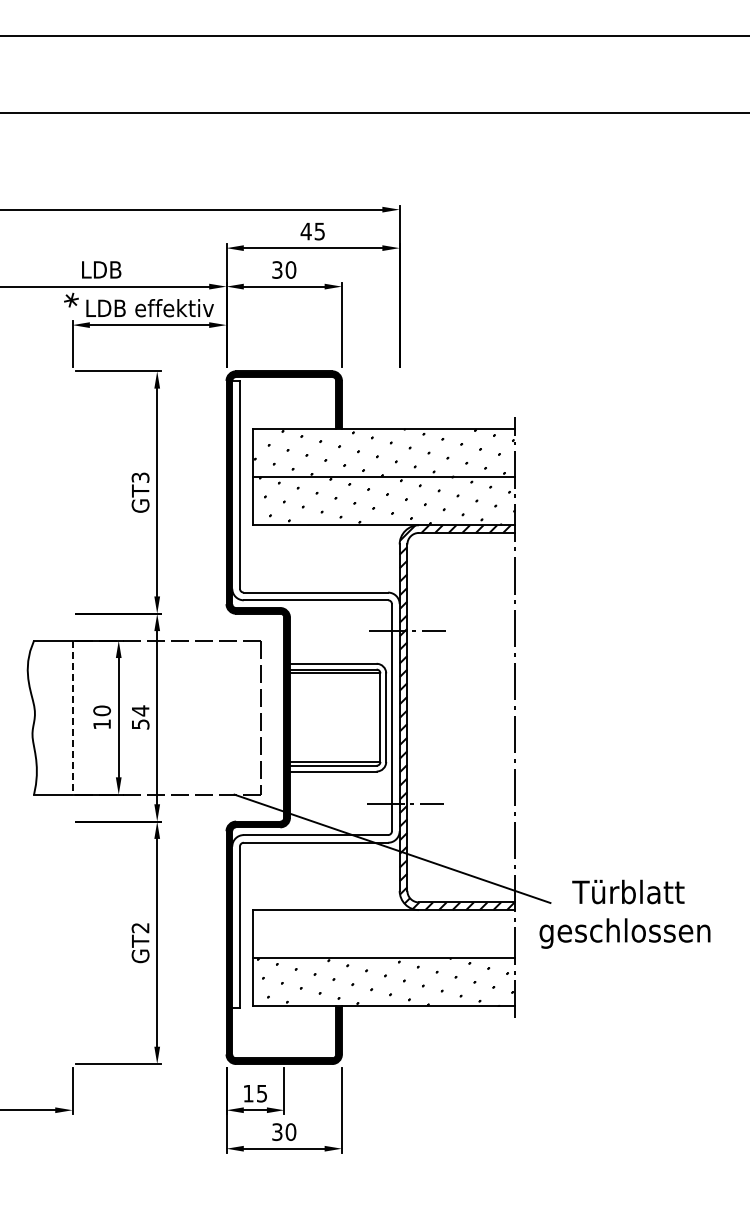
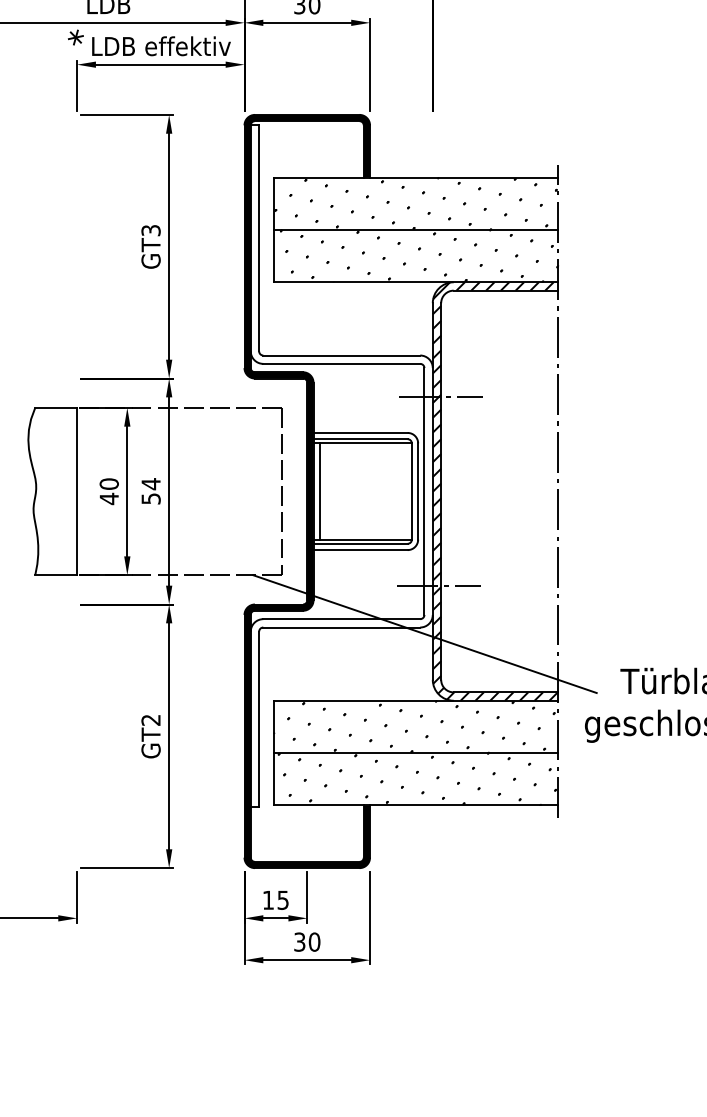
line: (72, 717) -> (77, 491), dashed -> solid
line: (295, 717) -> (319, 491), added
text: (101, 724) -> (108, 498), 10 -> 40
hatch: (382, 934) -> (414, 727), added

